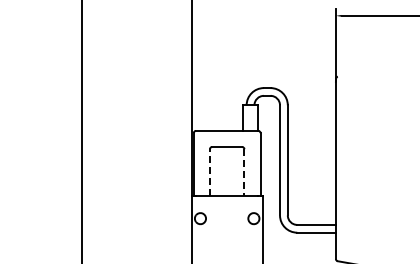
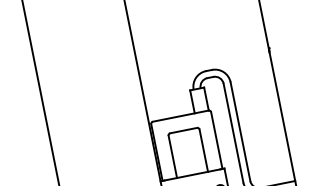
line: (209, 172) -> (172, 156), dashed -> solid
line: (244, 172) -> (203, 150), dashed -> solid

